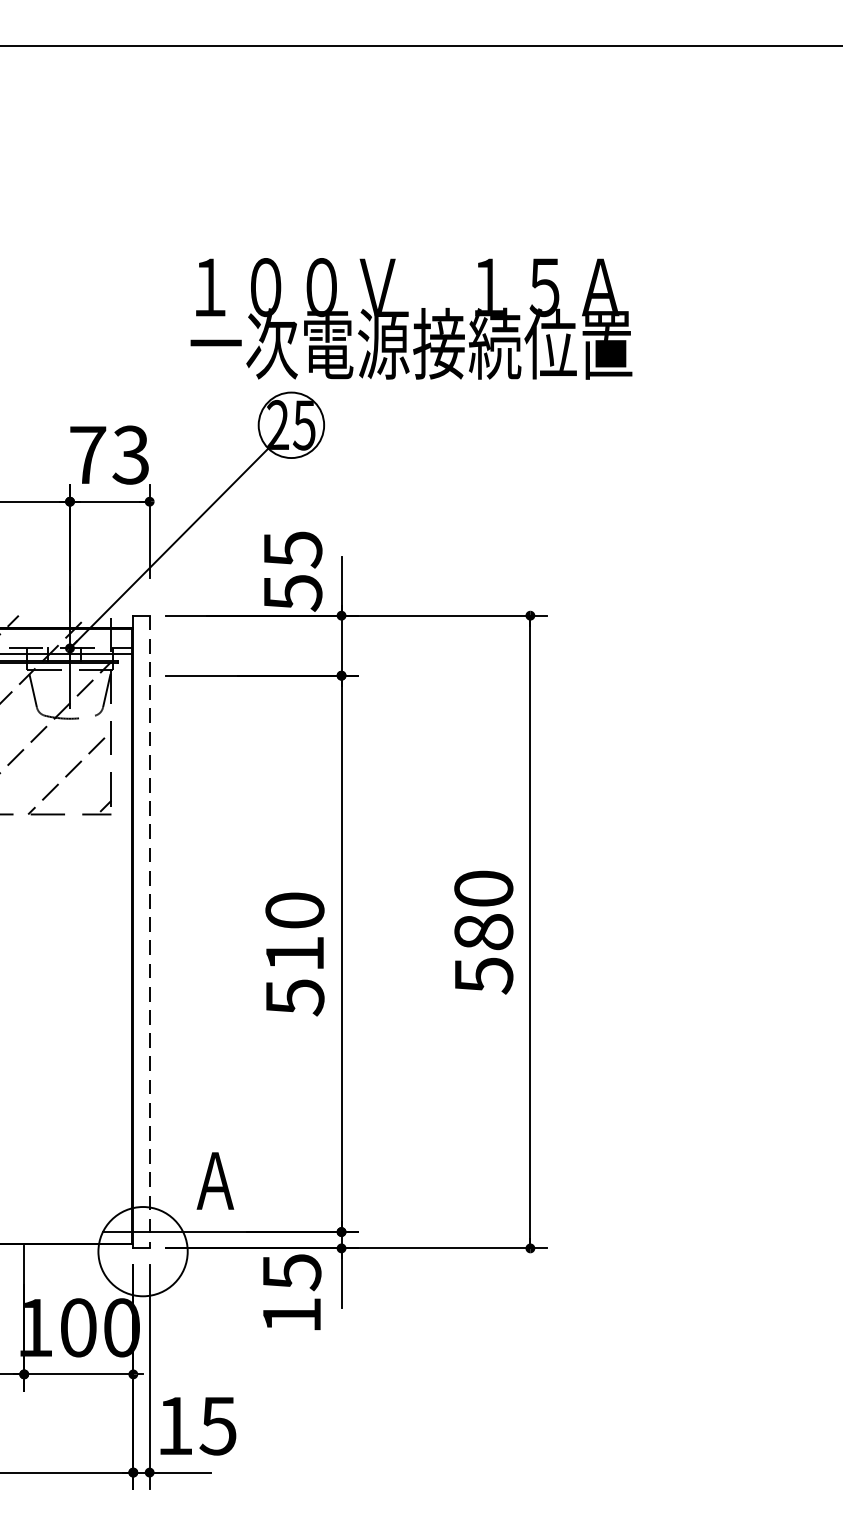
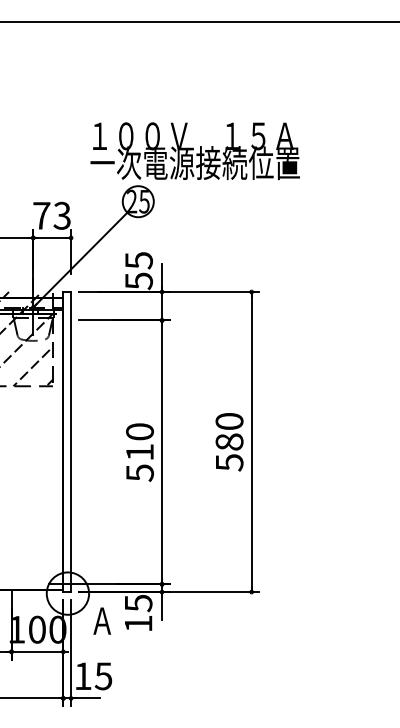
line: (150, 933) -> (71, 442), dashed -> solid
text: (213, 1179) -> (101, 620), moved

